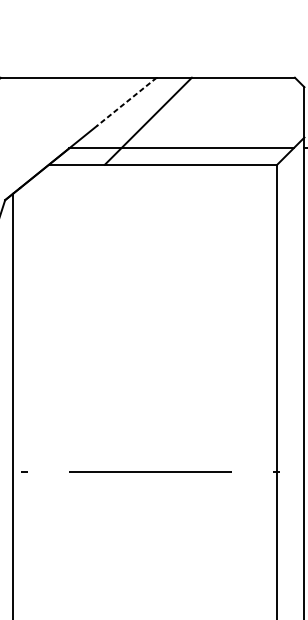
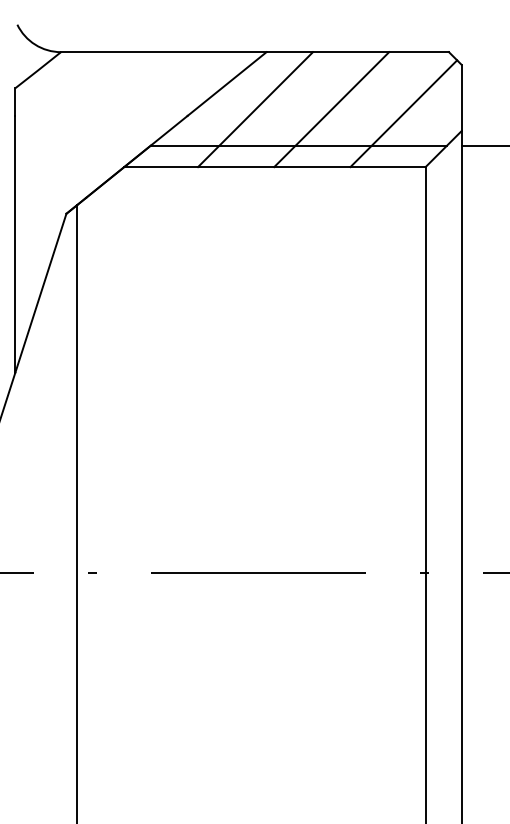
line: (127, 102) -> (227, 84), dashed -> solid
line: (205, 121) -> (331, 109), added
line: (260, 124) -> (403, 113), added

